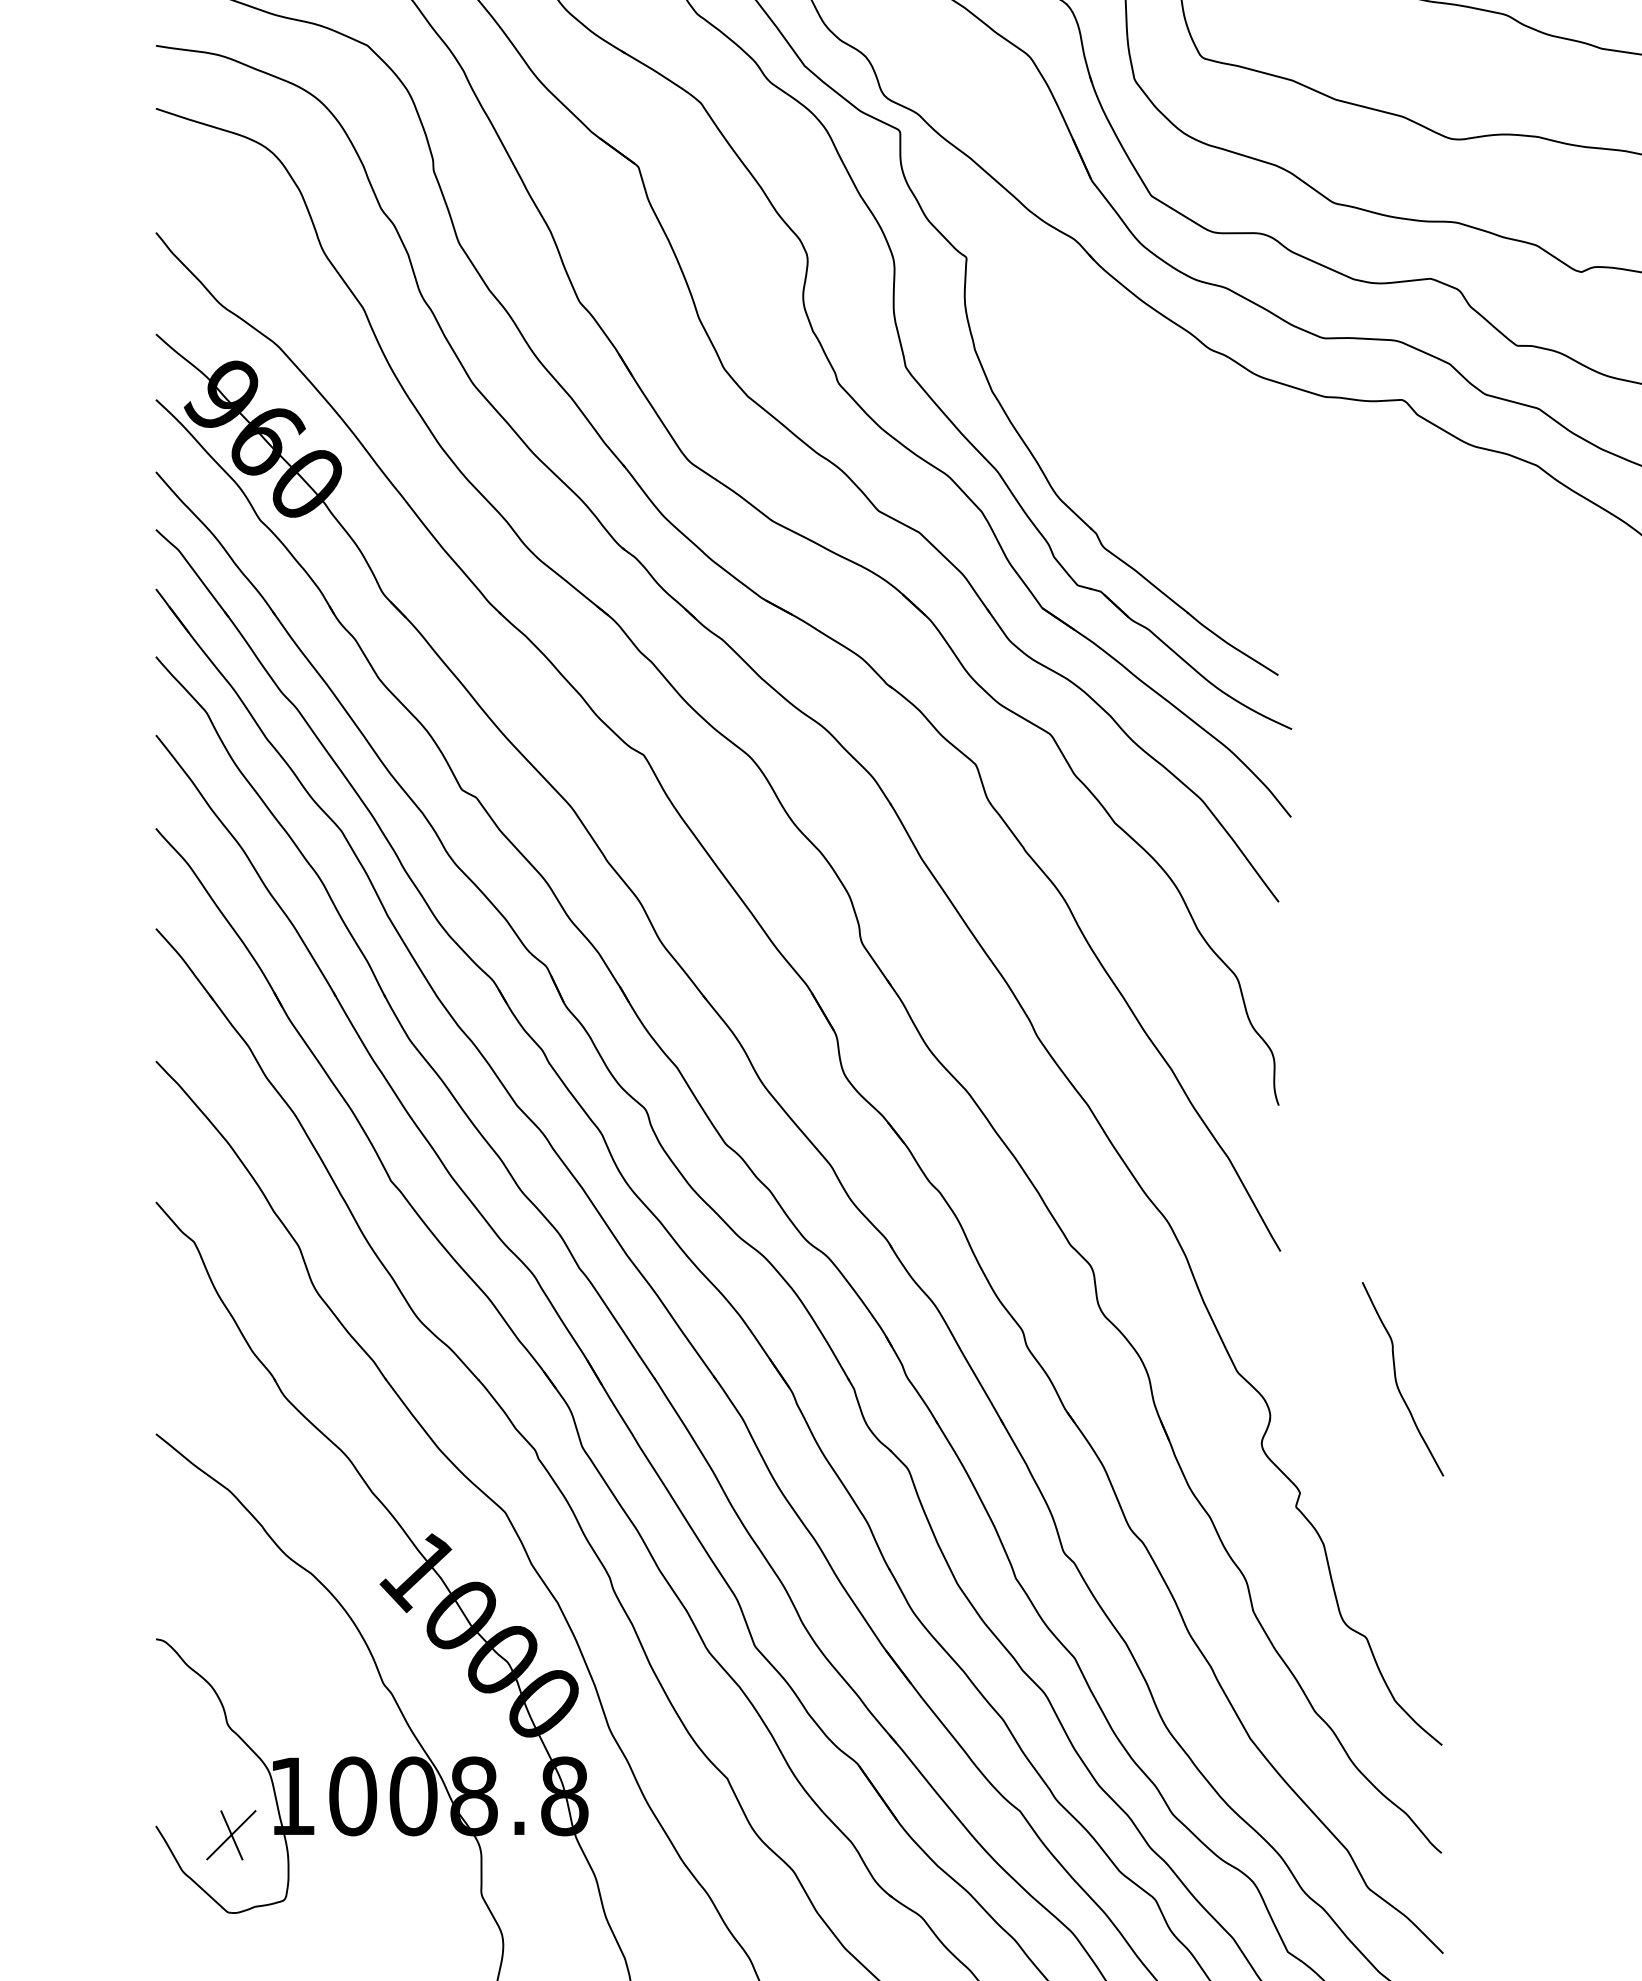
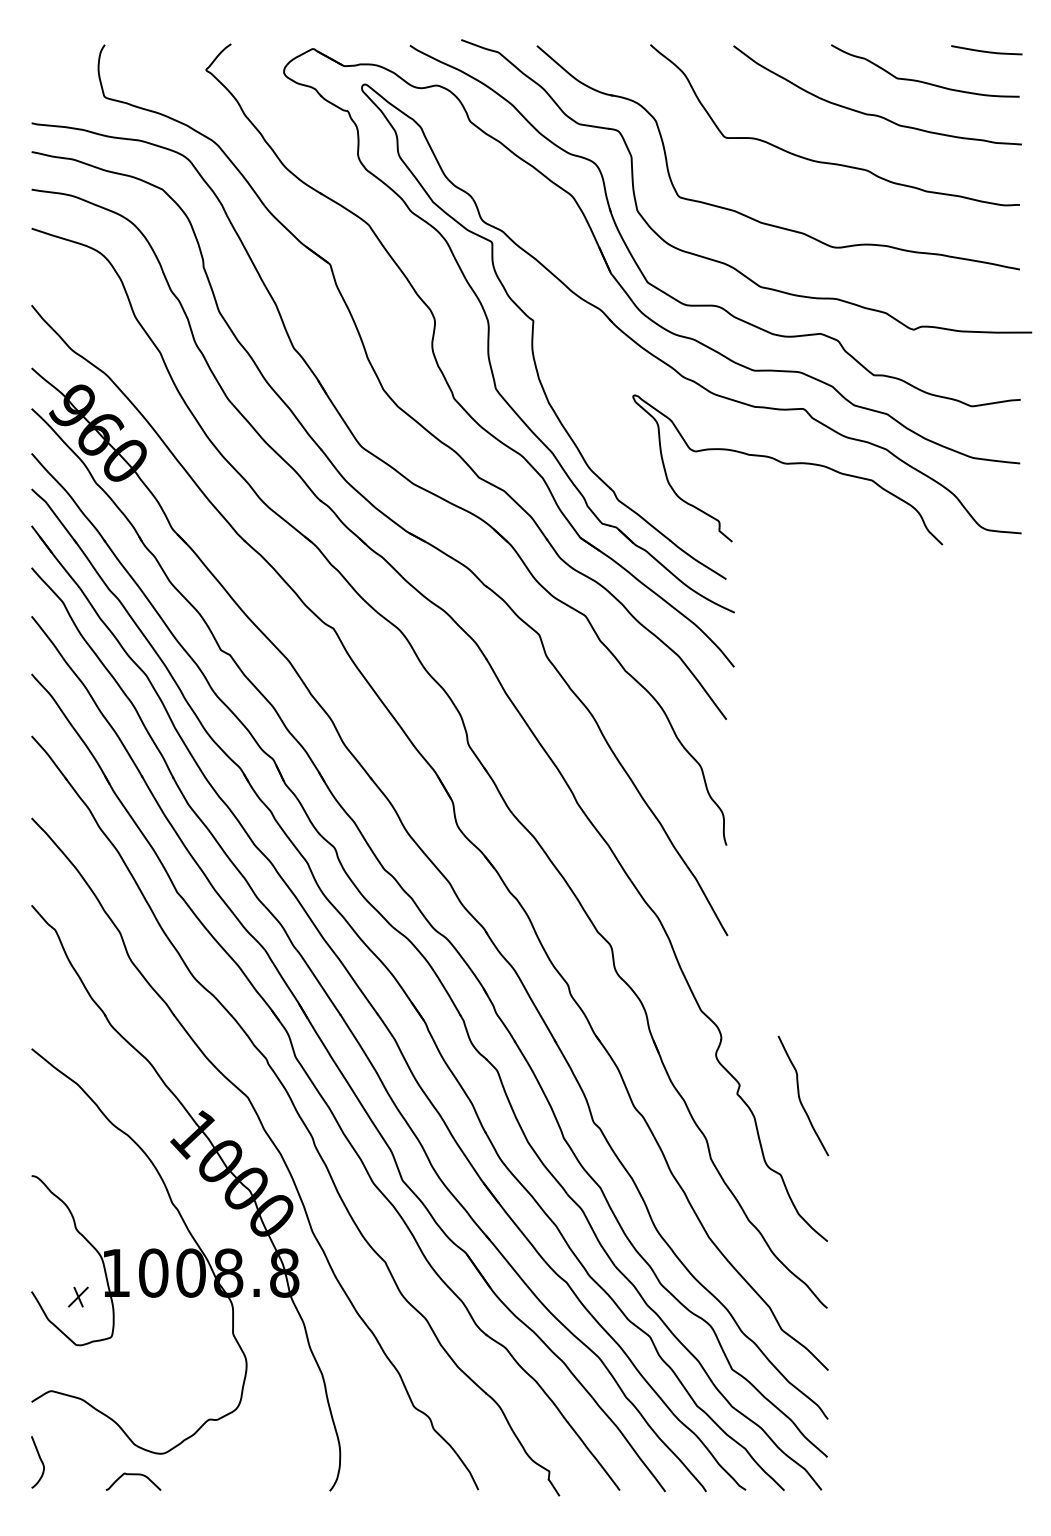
curve: (1377, 489) -> (787, 464), added
curve: (1398, 1381) -> (800, 1097), moved
part: (231, 1834) -> (78, 1296), size x0.62

